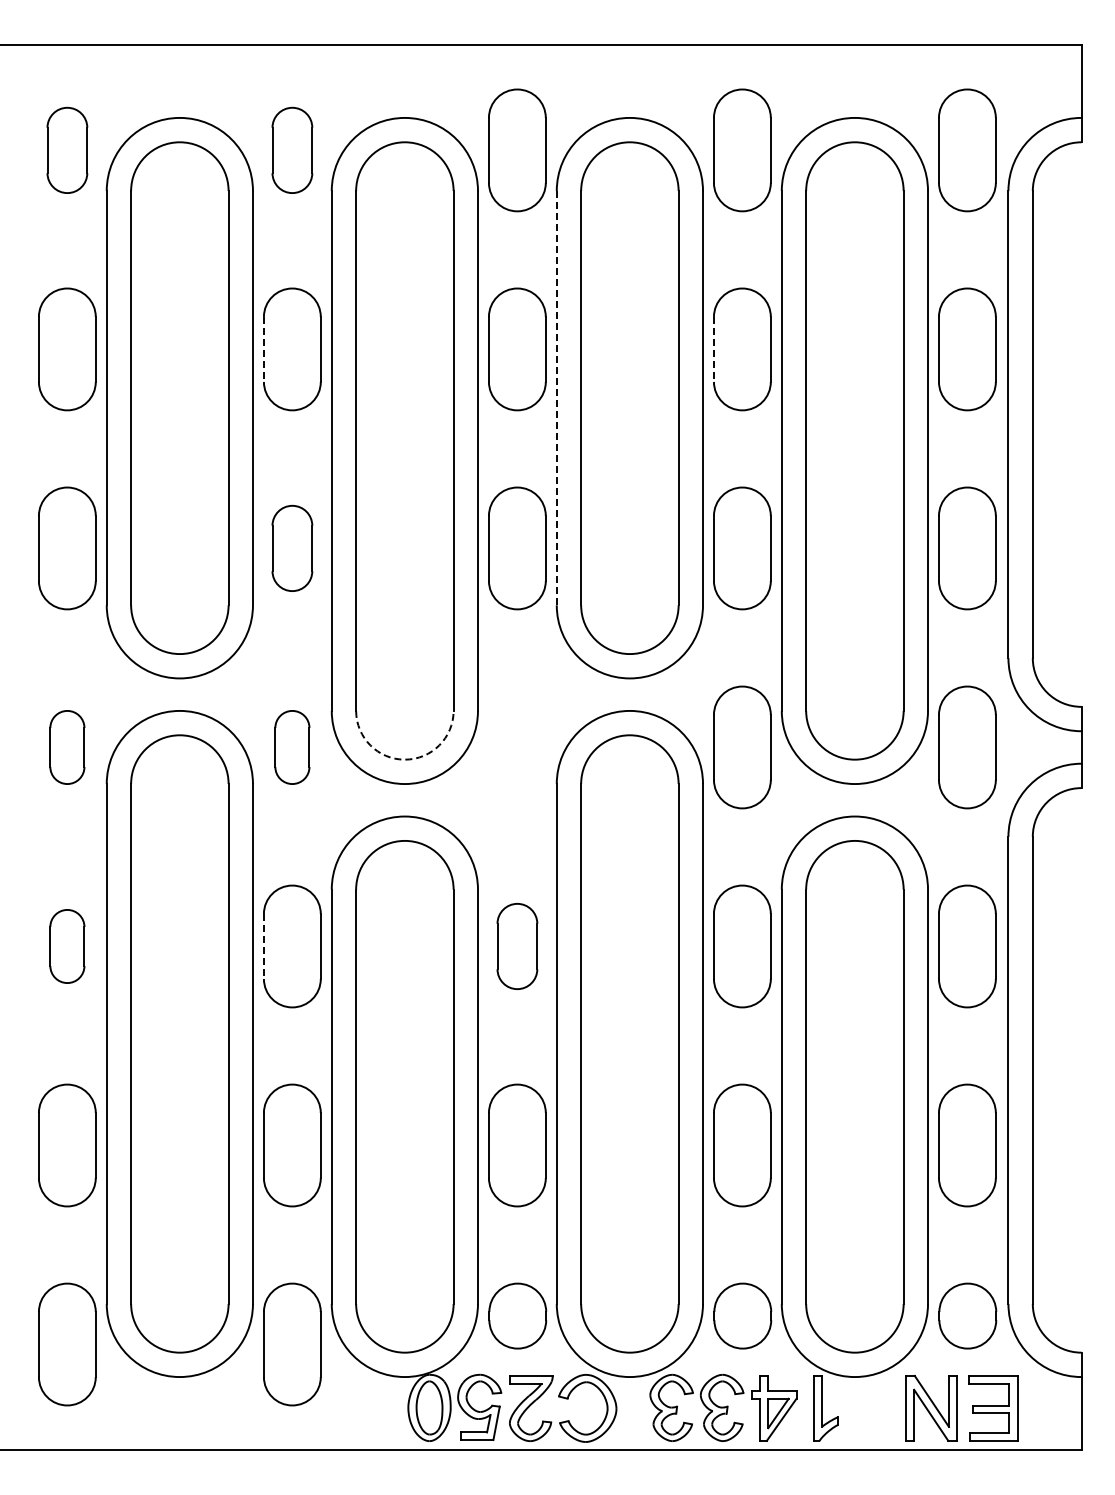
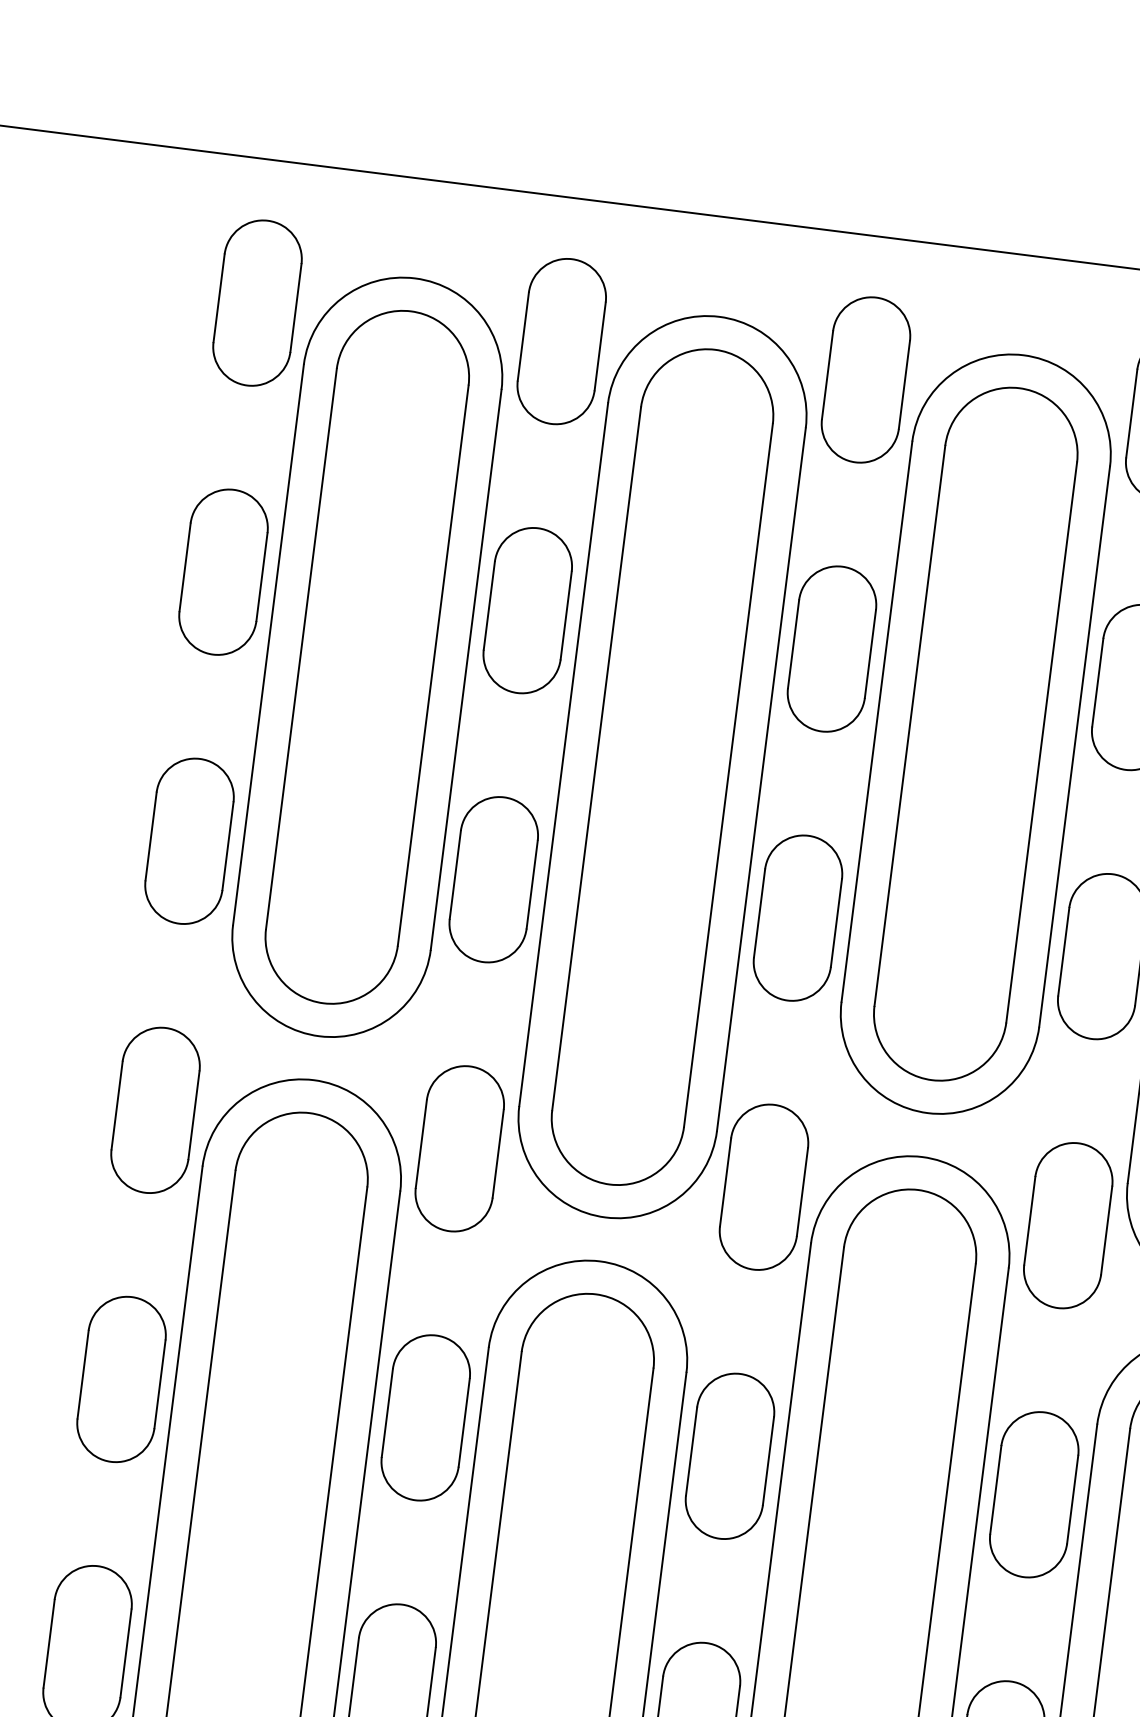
part: (67, 150) -> (257, 303), size x1.43
part: (292, 150) -> (561, 341), size x1.43
line: (263, 349) -> (488, 605), dashed -> solid
line: (713, 349) -> (1097, 682), dashed -> solid
line: (556, 397) -> (876, 720), dashed -> solid
part: (292, 548) -> (493, 879), size x1.43
part: (67, 747) -> (155, 1110), size x1.67
part: (292, 747) -> (459, 1148), size x1.67
part: (517, 747) -> (764, 1187), added
arc: (404, 759) -> (609, 1184), dashed -> solid
part: (67, 946) -> (121, 1379), size x1.67
part: (517, 946) -> (730, 1456), size x1.43
line: (263, 947) -> (386, 1414), dashed -> solid

